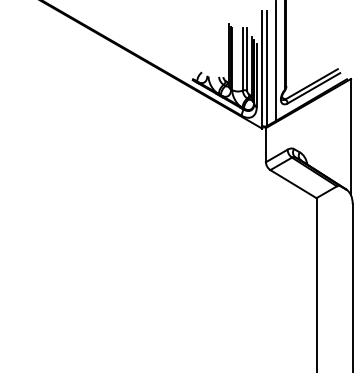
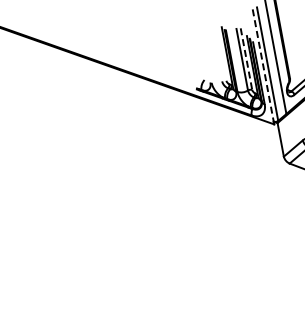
line: (247, 59) -> (246, 59), solid -> dashed
line: (262, 69) -> (263, 66), solid -> dashed

